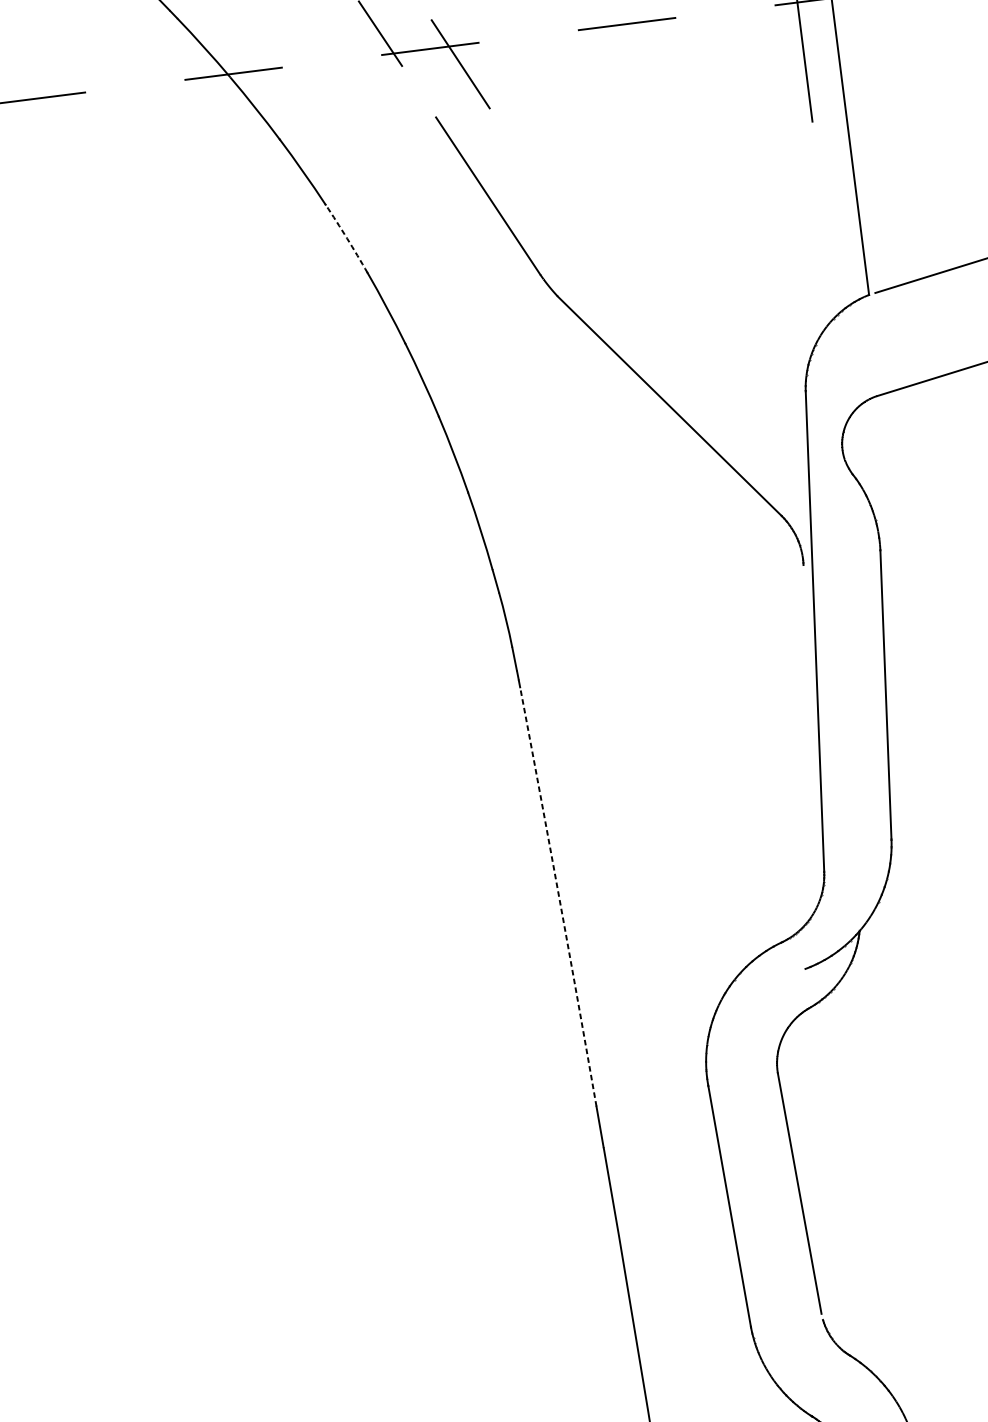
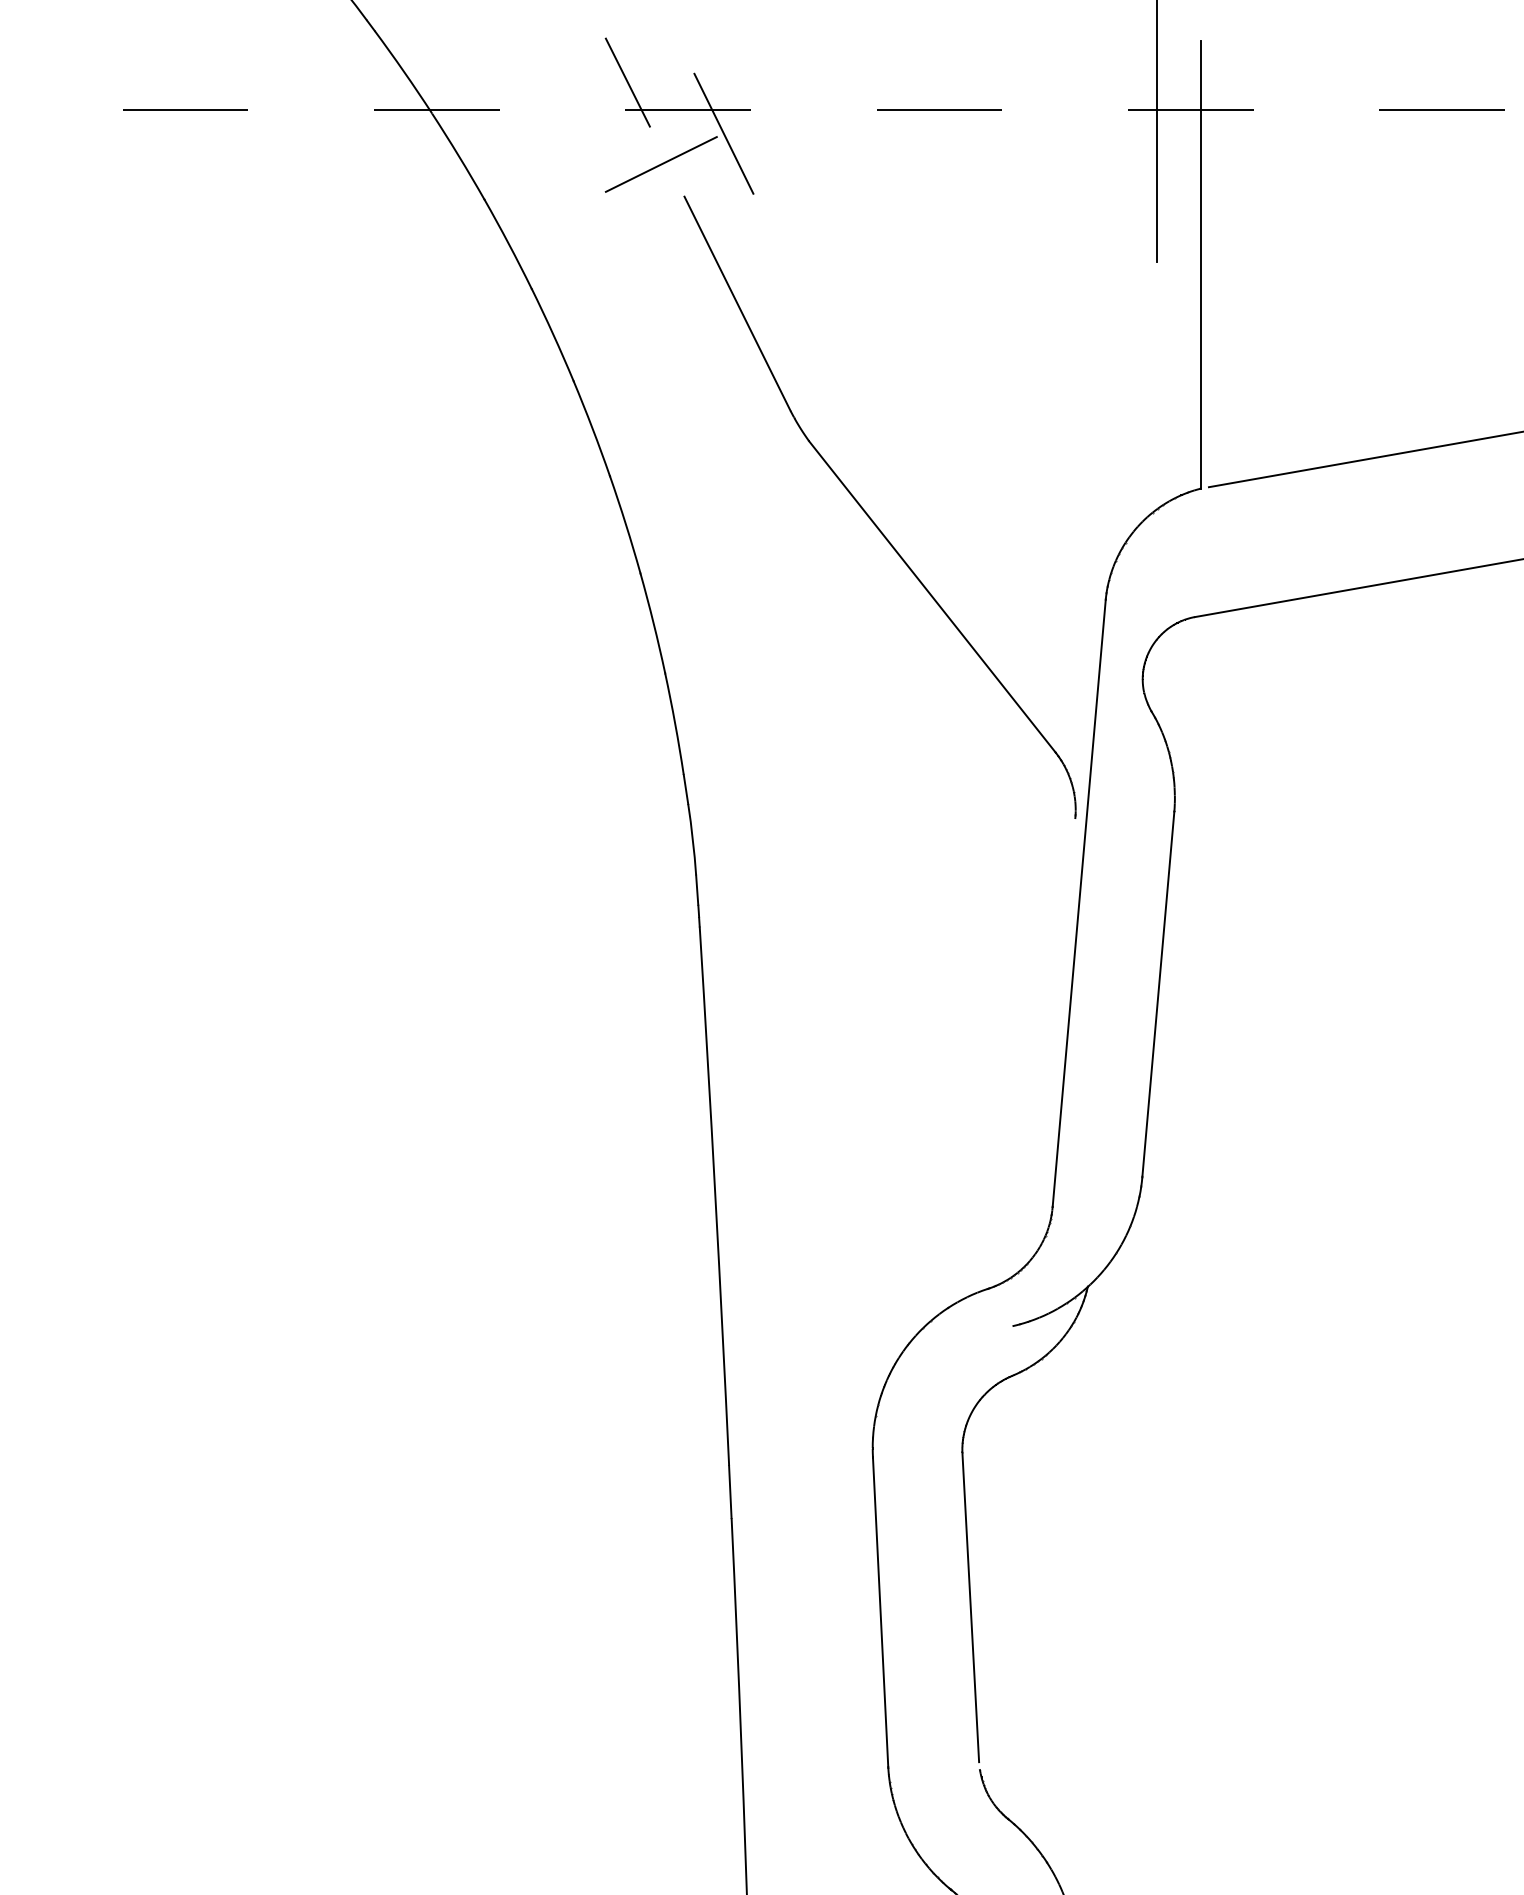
line: (419, 90) -> (668, 160), added
arc: (347, 238) -> (553, 334), dashed -> solid
arc: (559, 897) -> (715, 1196), dashed -> solid

